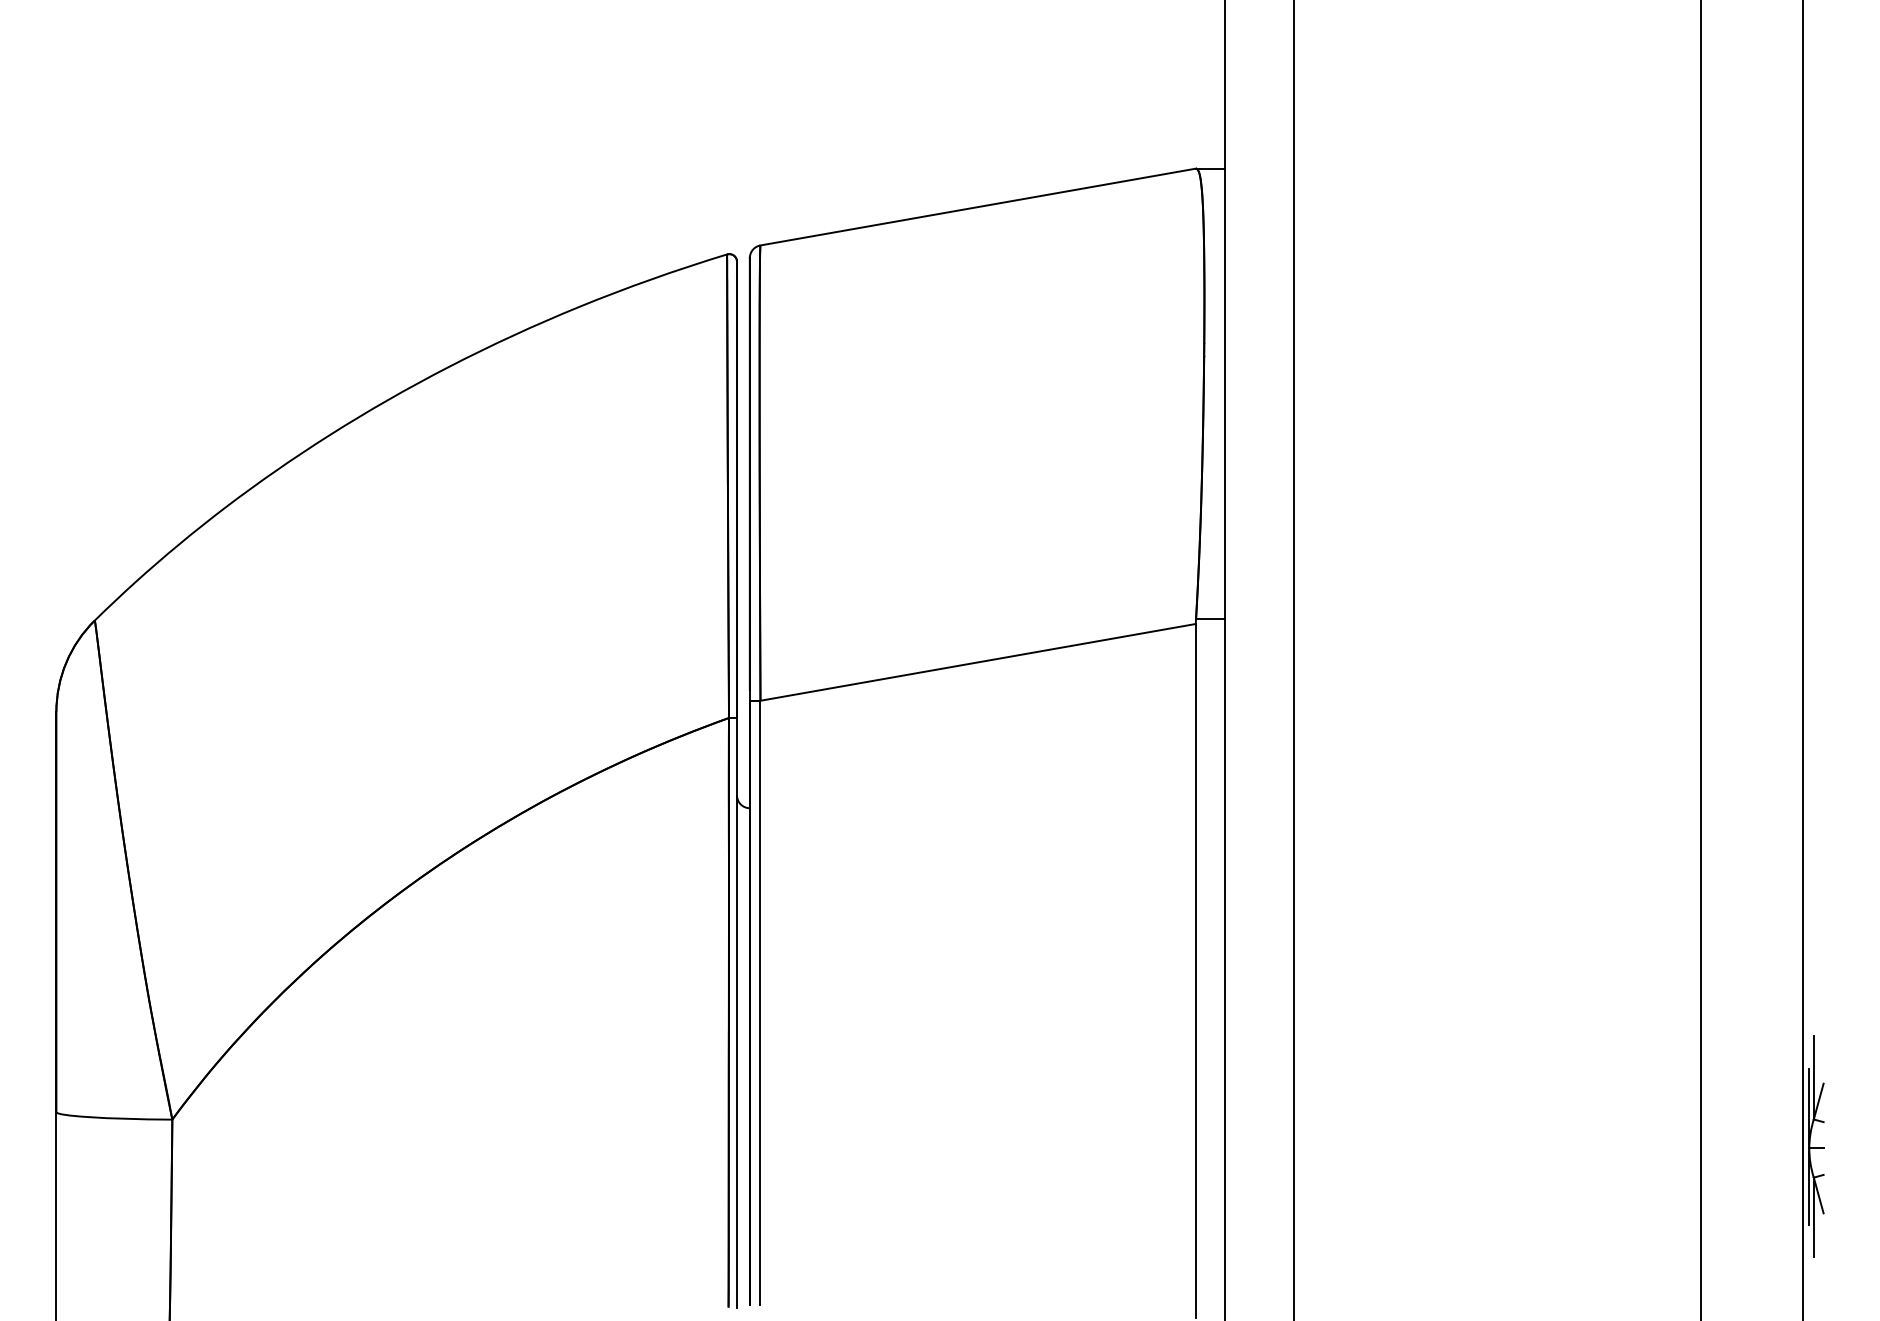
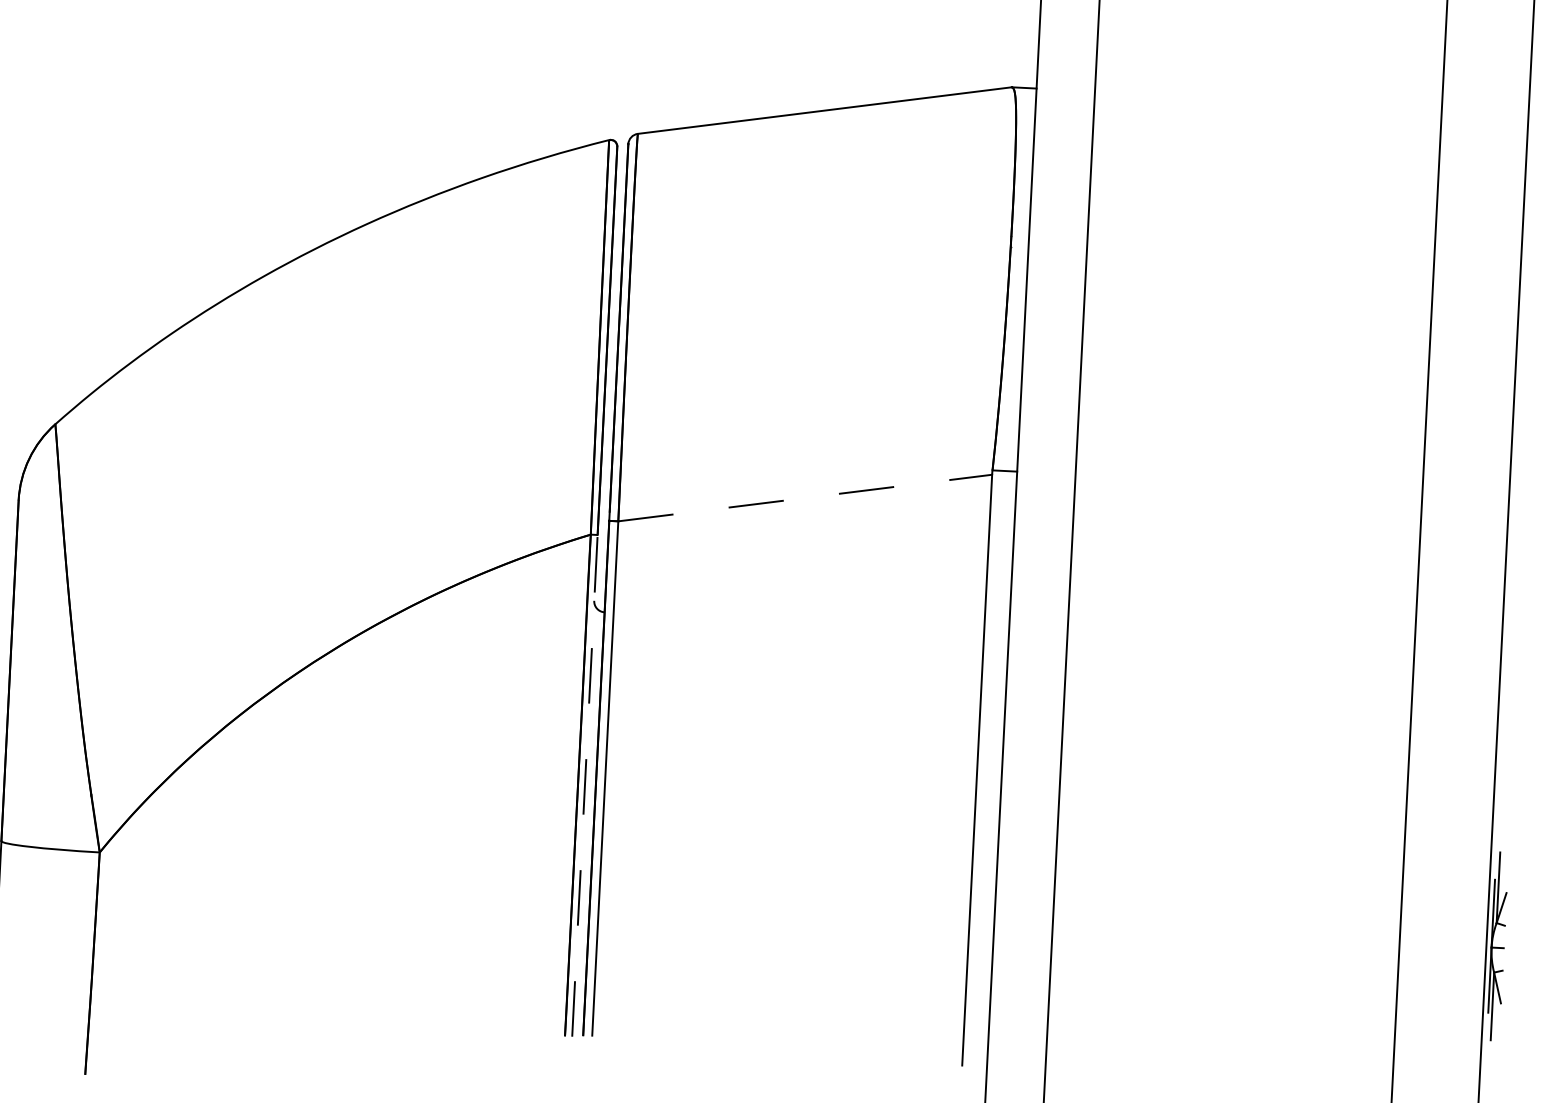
line: (978, 662) -> (805, 498), solid -> dashed
line: (737, 1012) -> (585, 785), solid -> dashed

